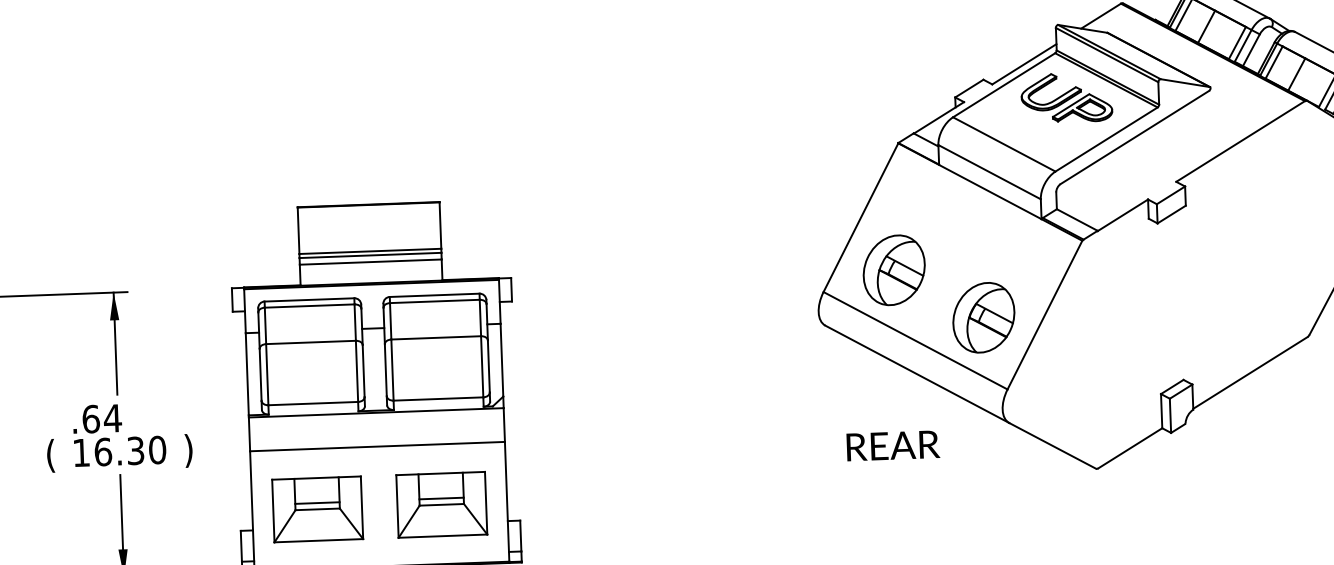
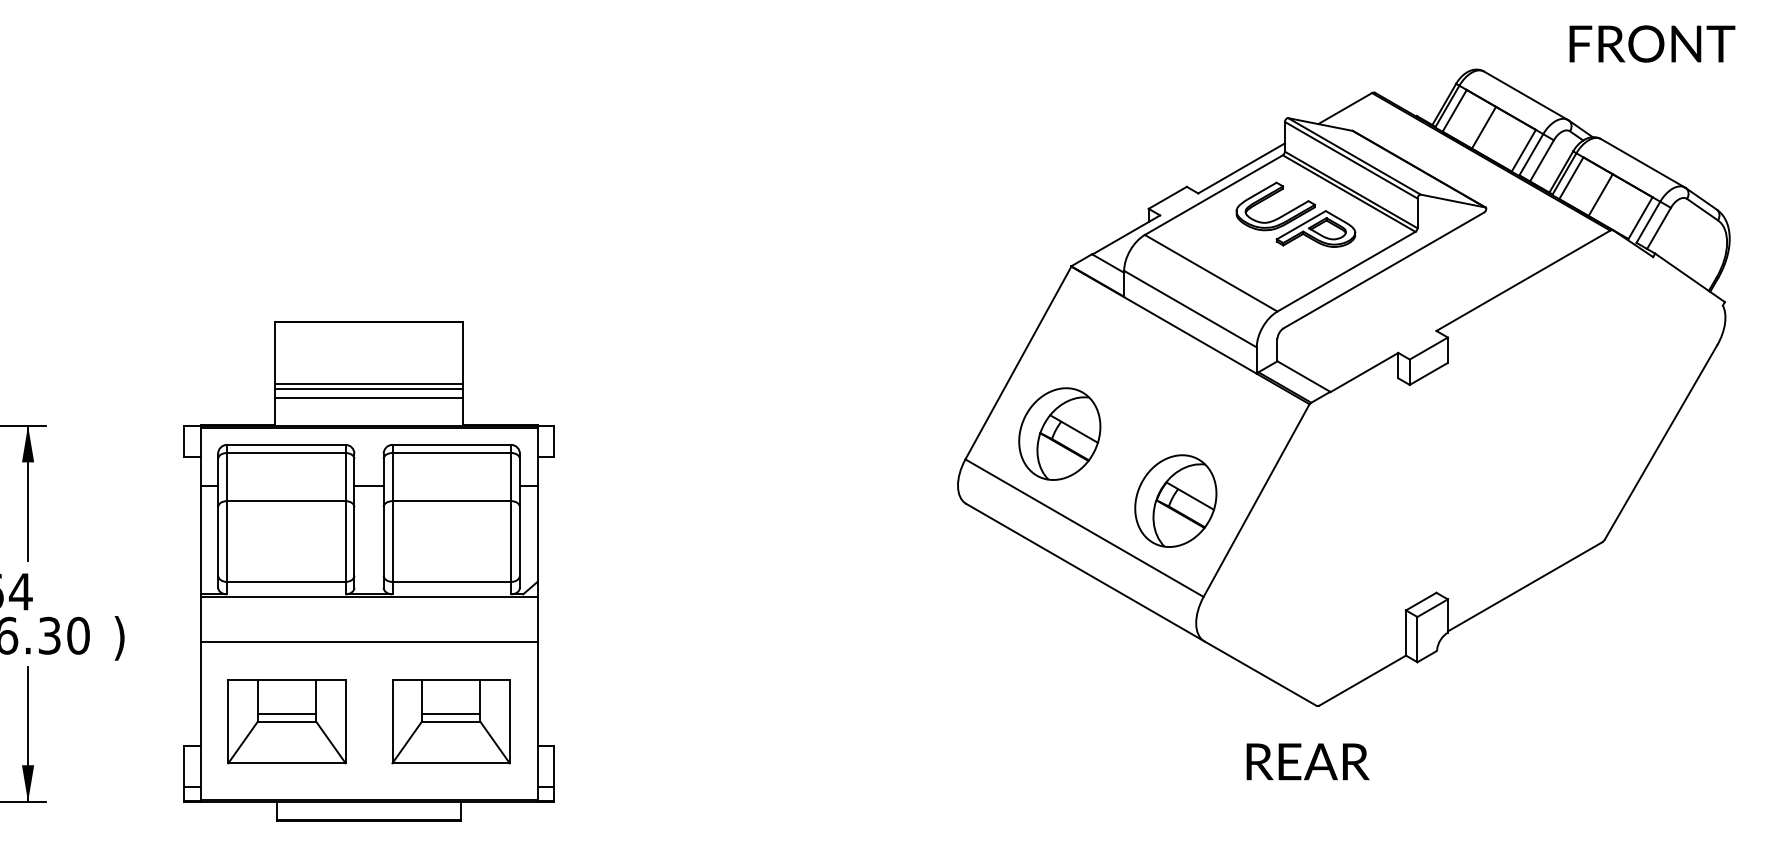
text: (892, 445) -> (1307, 761), moved

